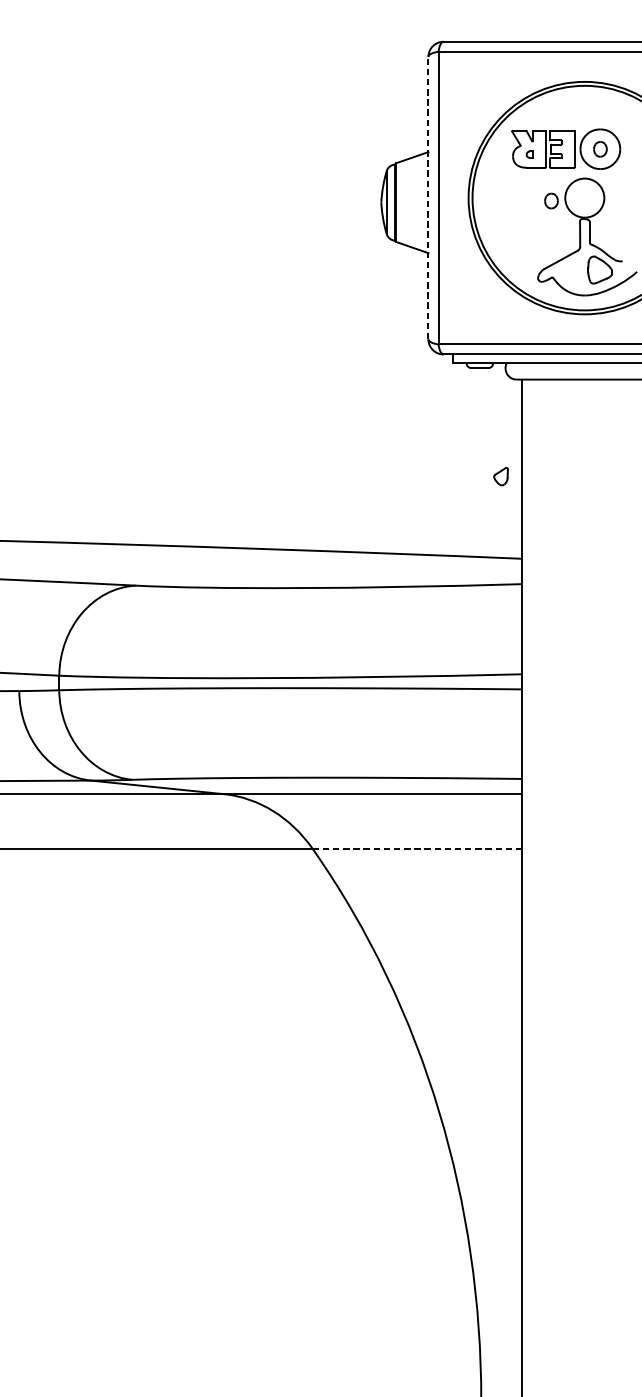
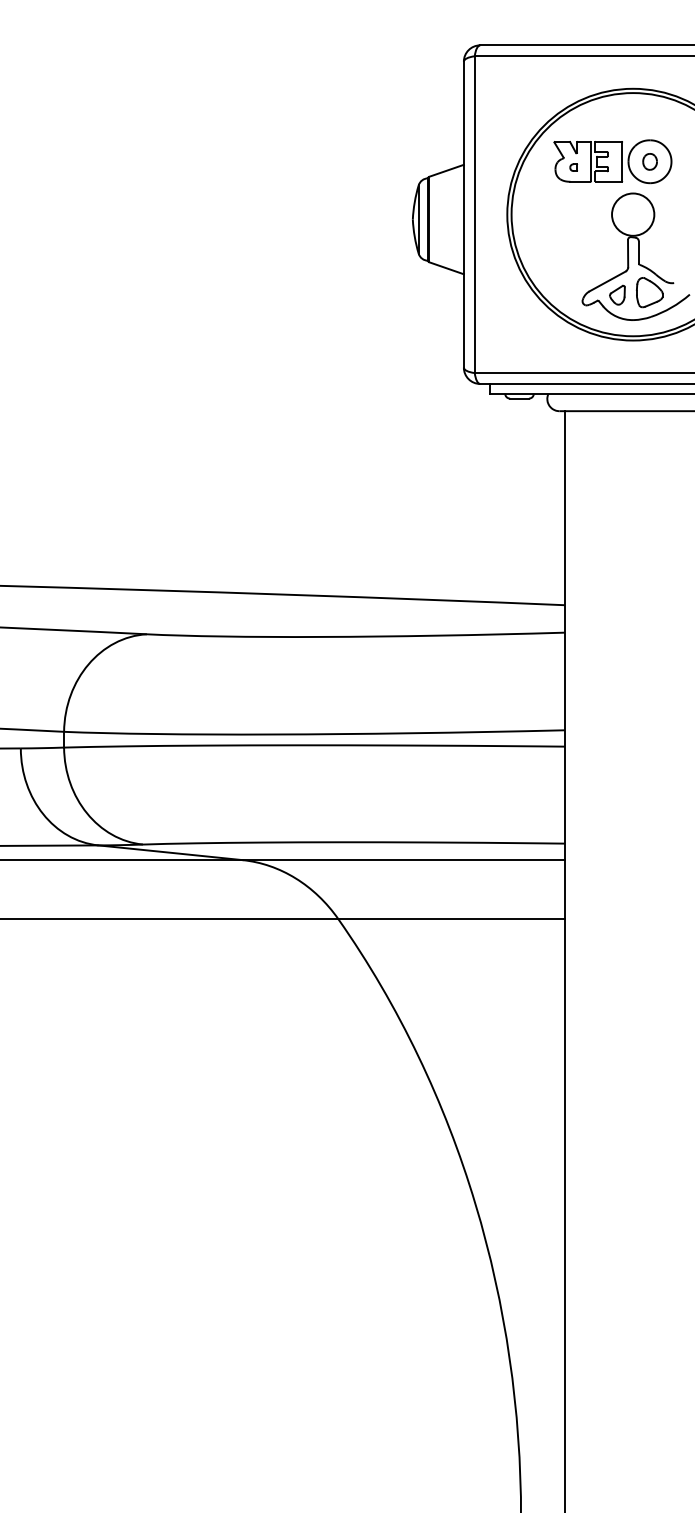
line: (428, 197) -> (463, 214), dashed -> solid
part: (550, 200) -> (596, 217), removed
part: (501, 475) -> (617, 294), moved
line: (417, 849) -> (452, 919), dashed -> solid

